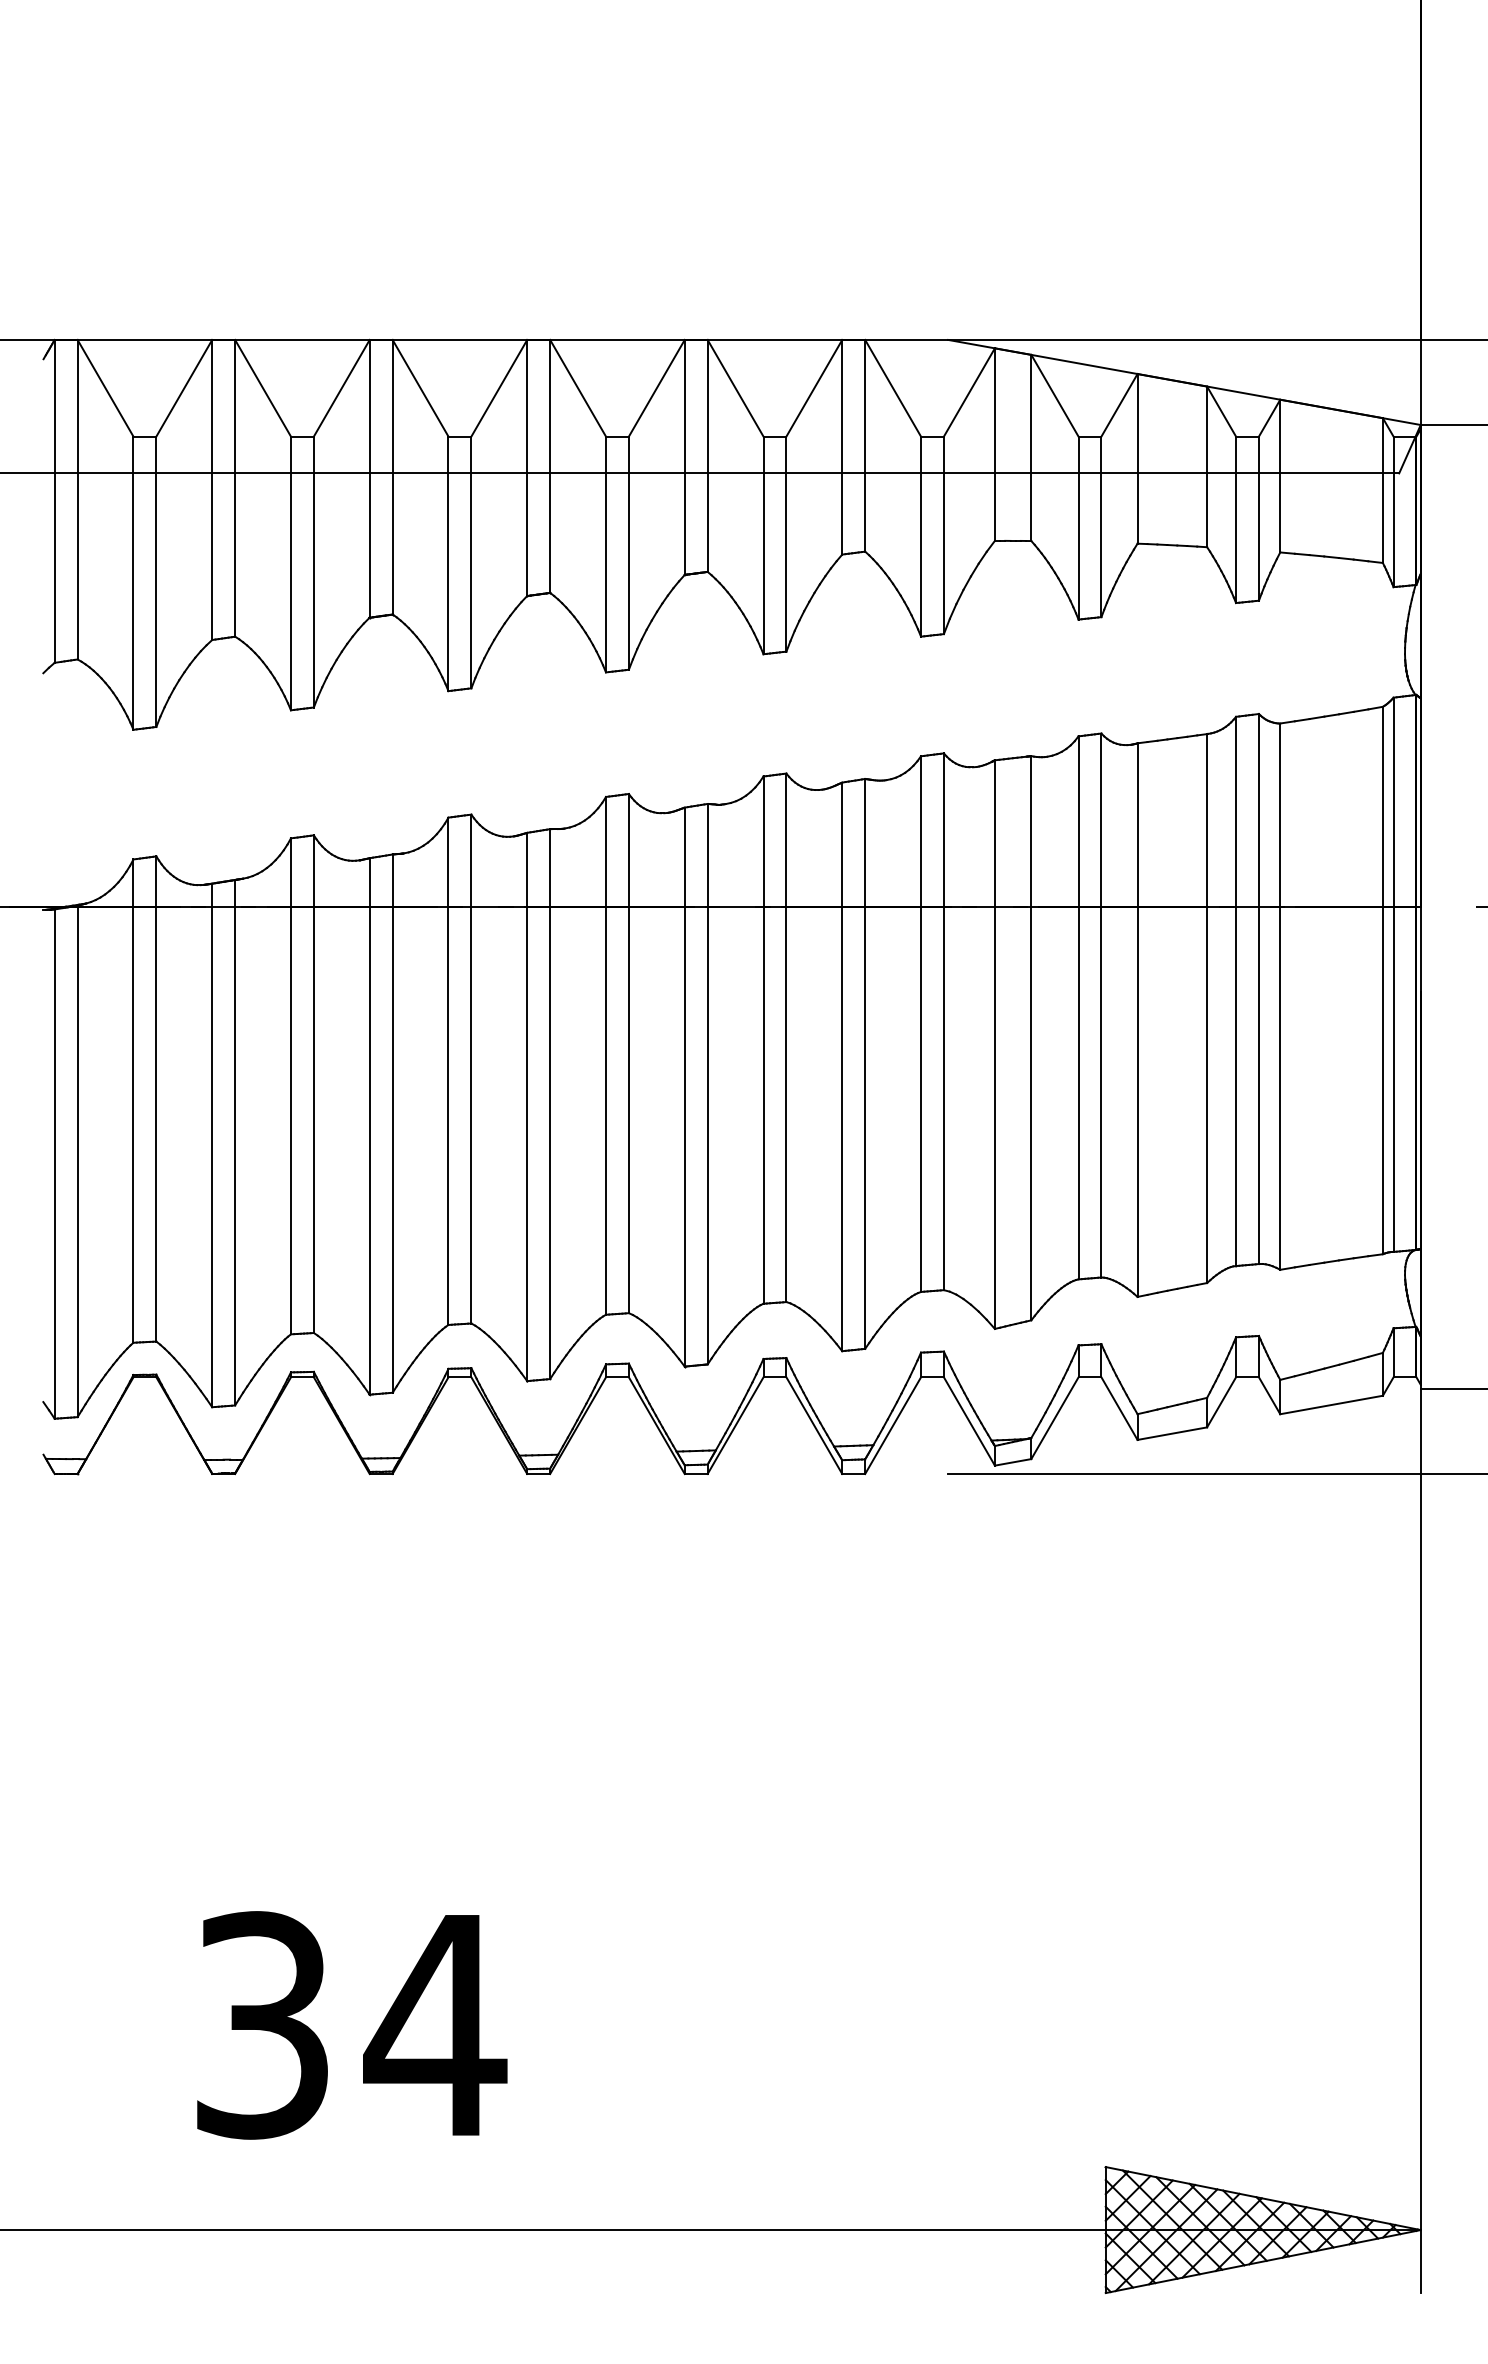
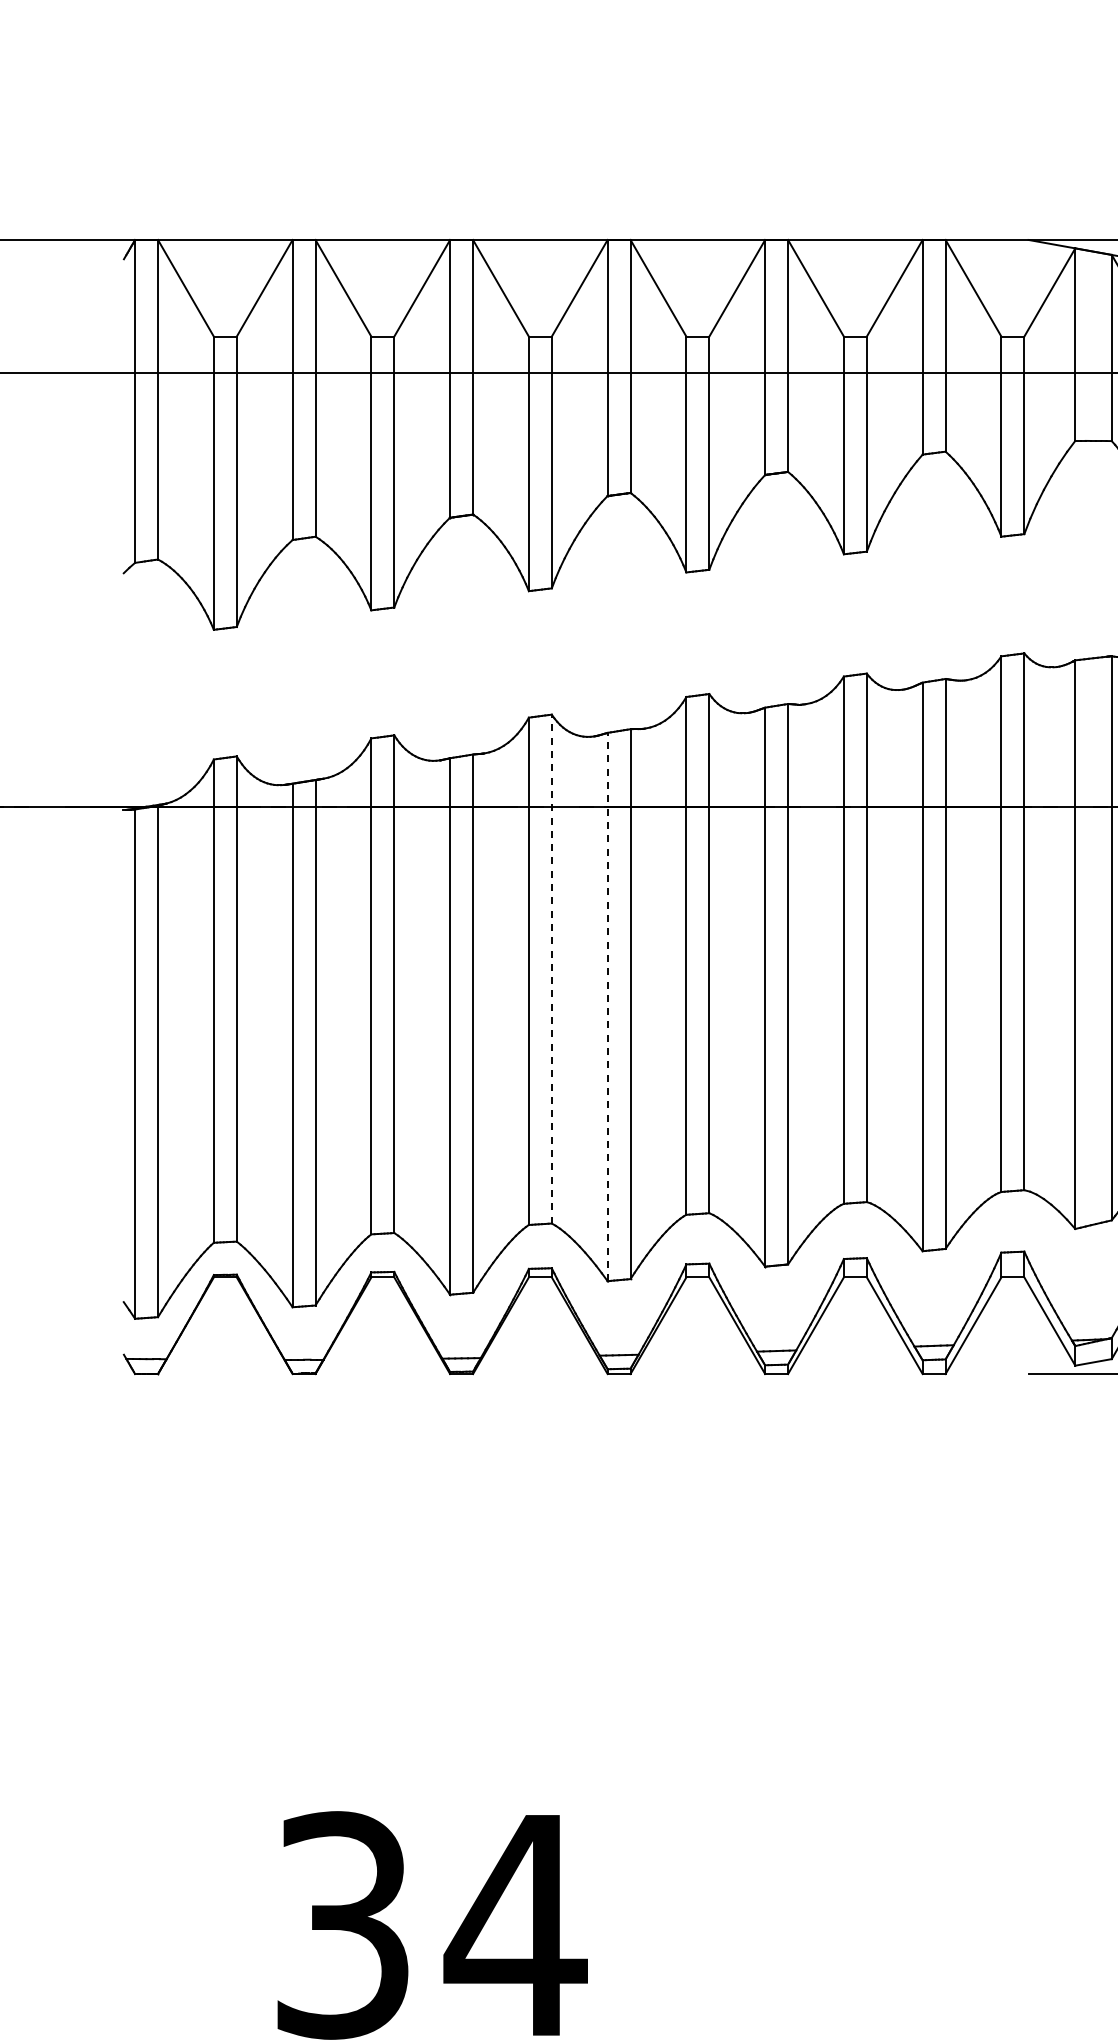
line: (471, 1068) -> (551, 968), solid -> dashed
line: (527, 1106) -> (607, 1006), solid -> dashed

